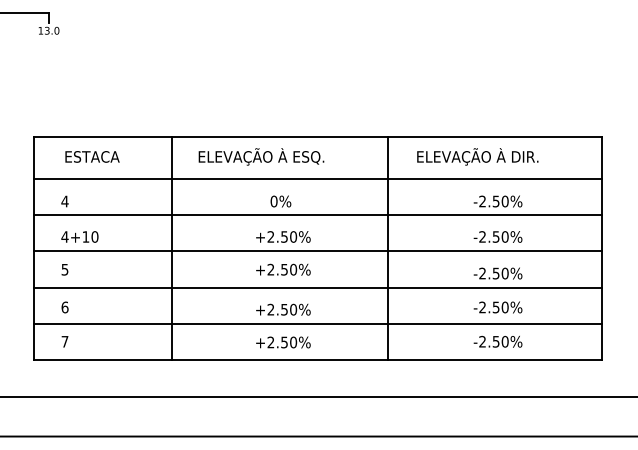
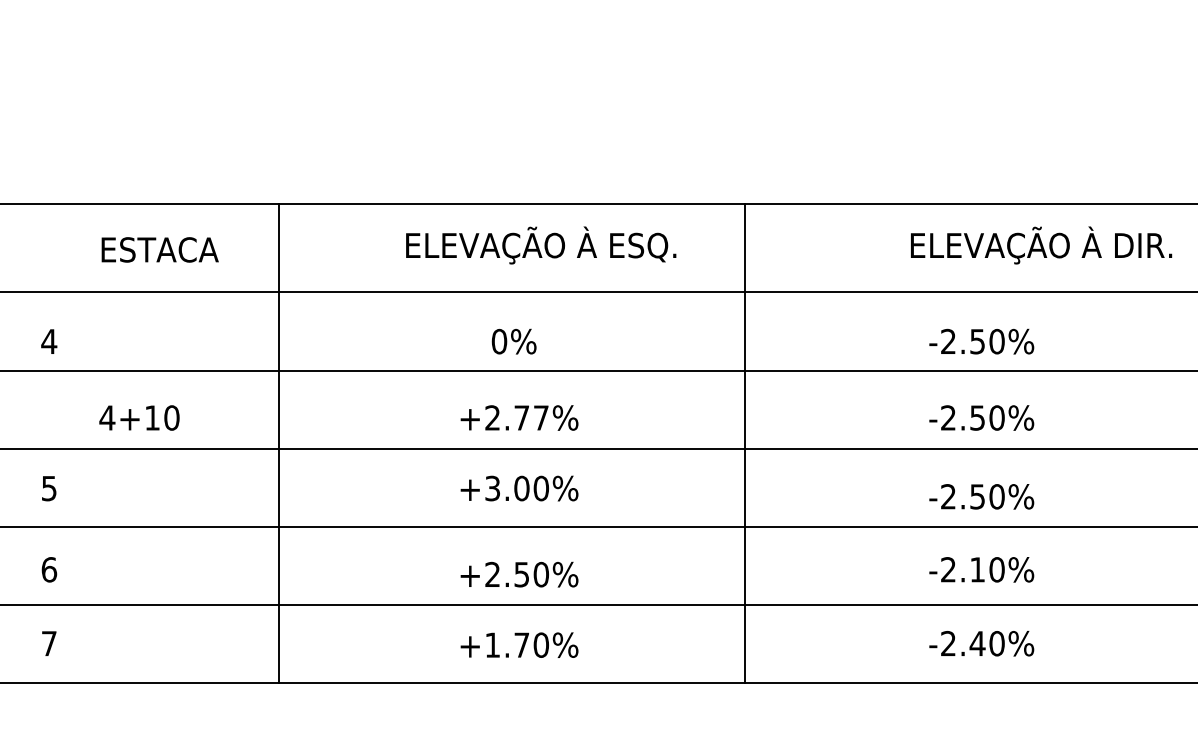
text: (92, 156) -> (160, 248), moved
text: (261, 156) -> (541, 244), moved
text: (477, 156) -> (1040, 244), moved
text: (79, 236) -> (138, 416), moved
text: (289, 236) -> (532, 416), +2.50% -> +2.77%
text: (277, 269) -> (506, 488), +2.50% -> +3.00%
text: (495, 307) -> (976, 569), -2.50% -> -2.10%
text: (495, 341) -> (976, 643), -2.50% -> -2.40%
text: (277, 342) -> (506, 645), +2.50% -> +1.70%

